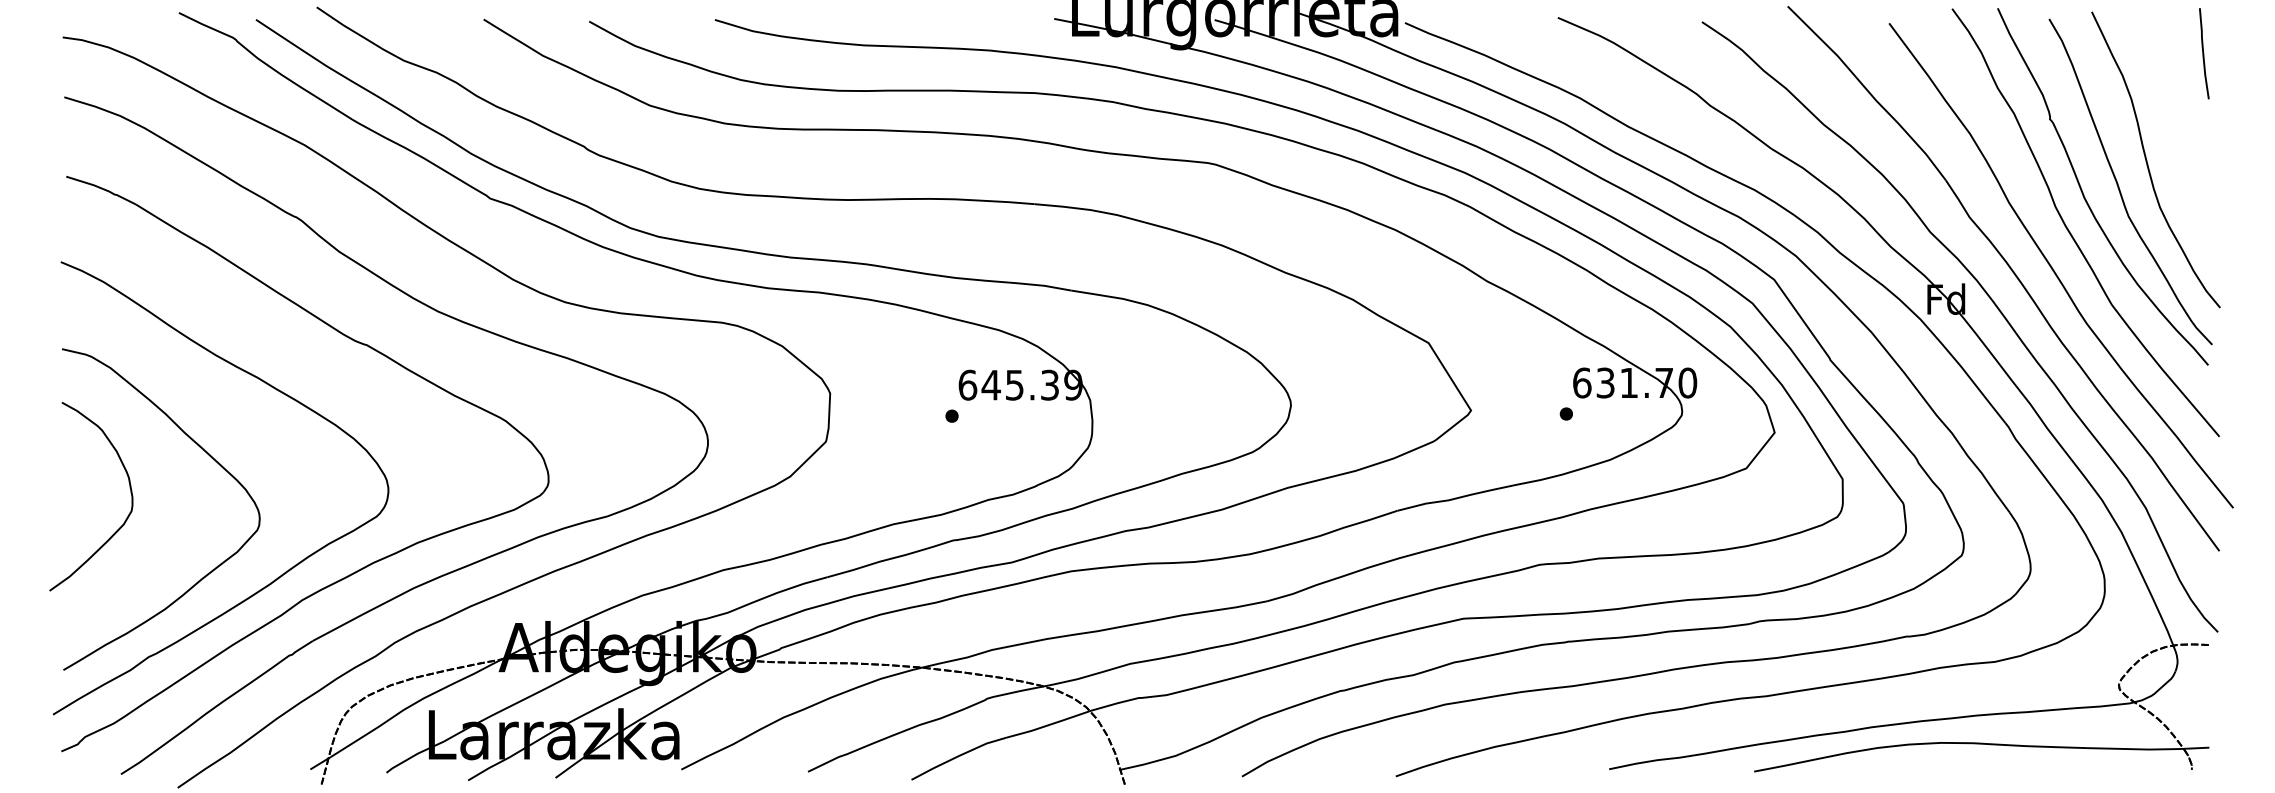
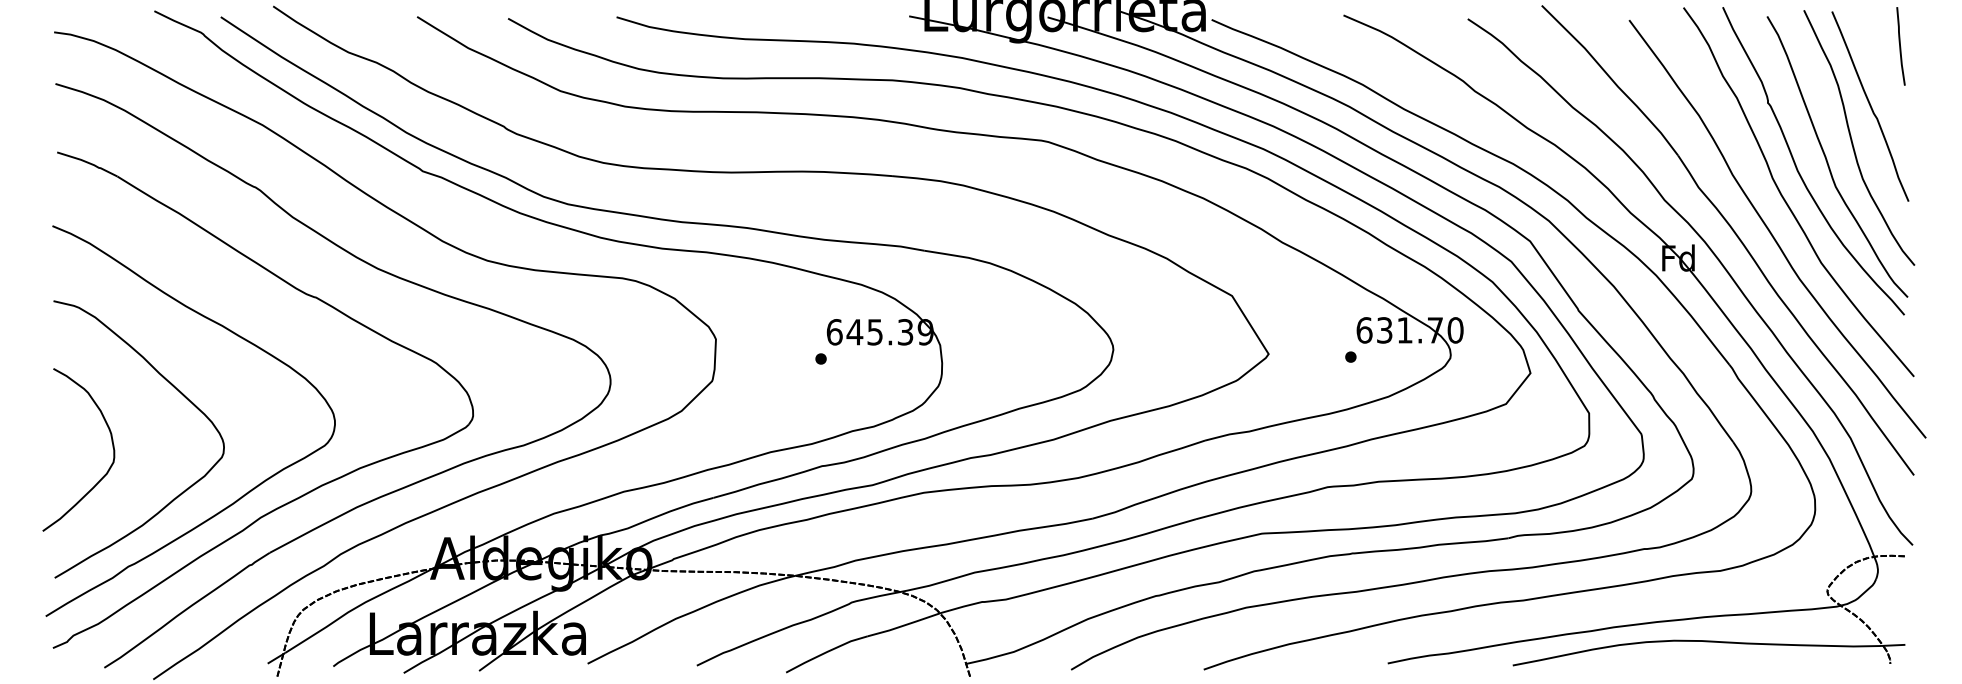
curve: (2168, 123) -> (1870, 106), added
curve: (129, 487) -> (111, 442), moved

